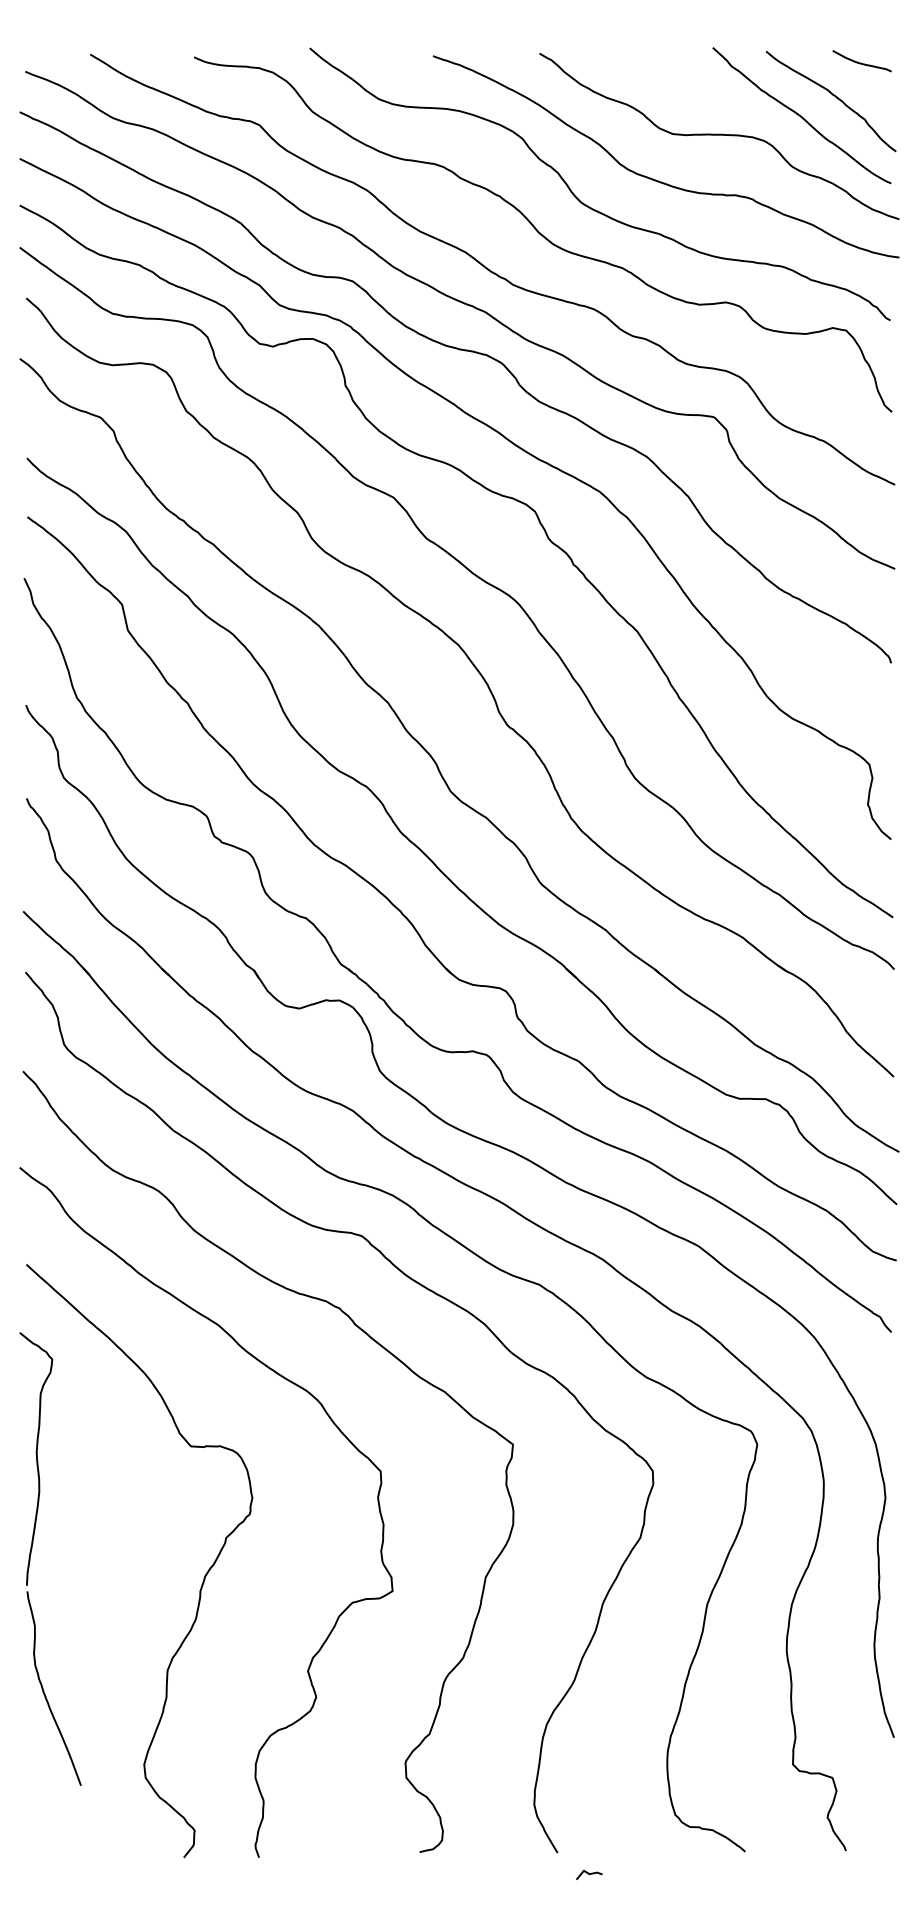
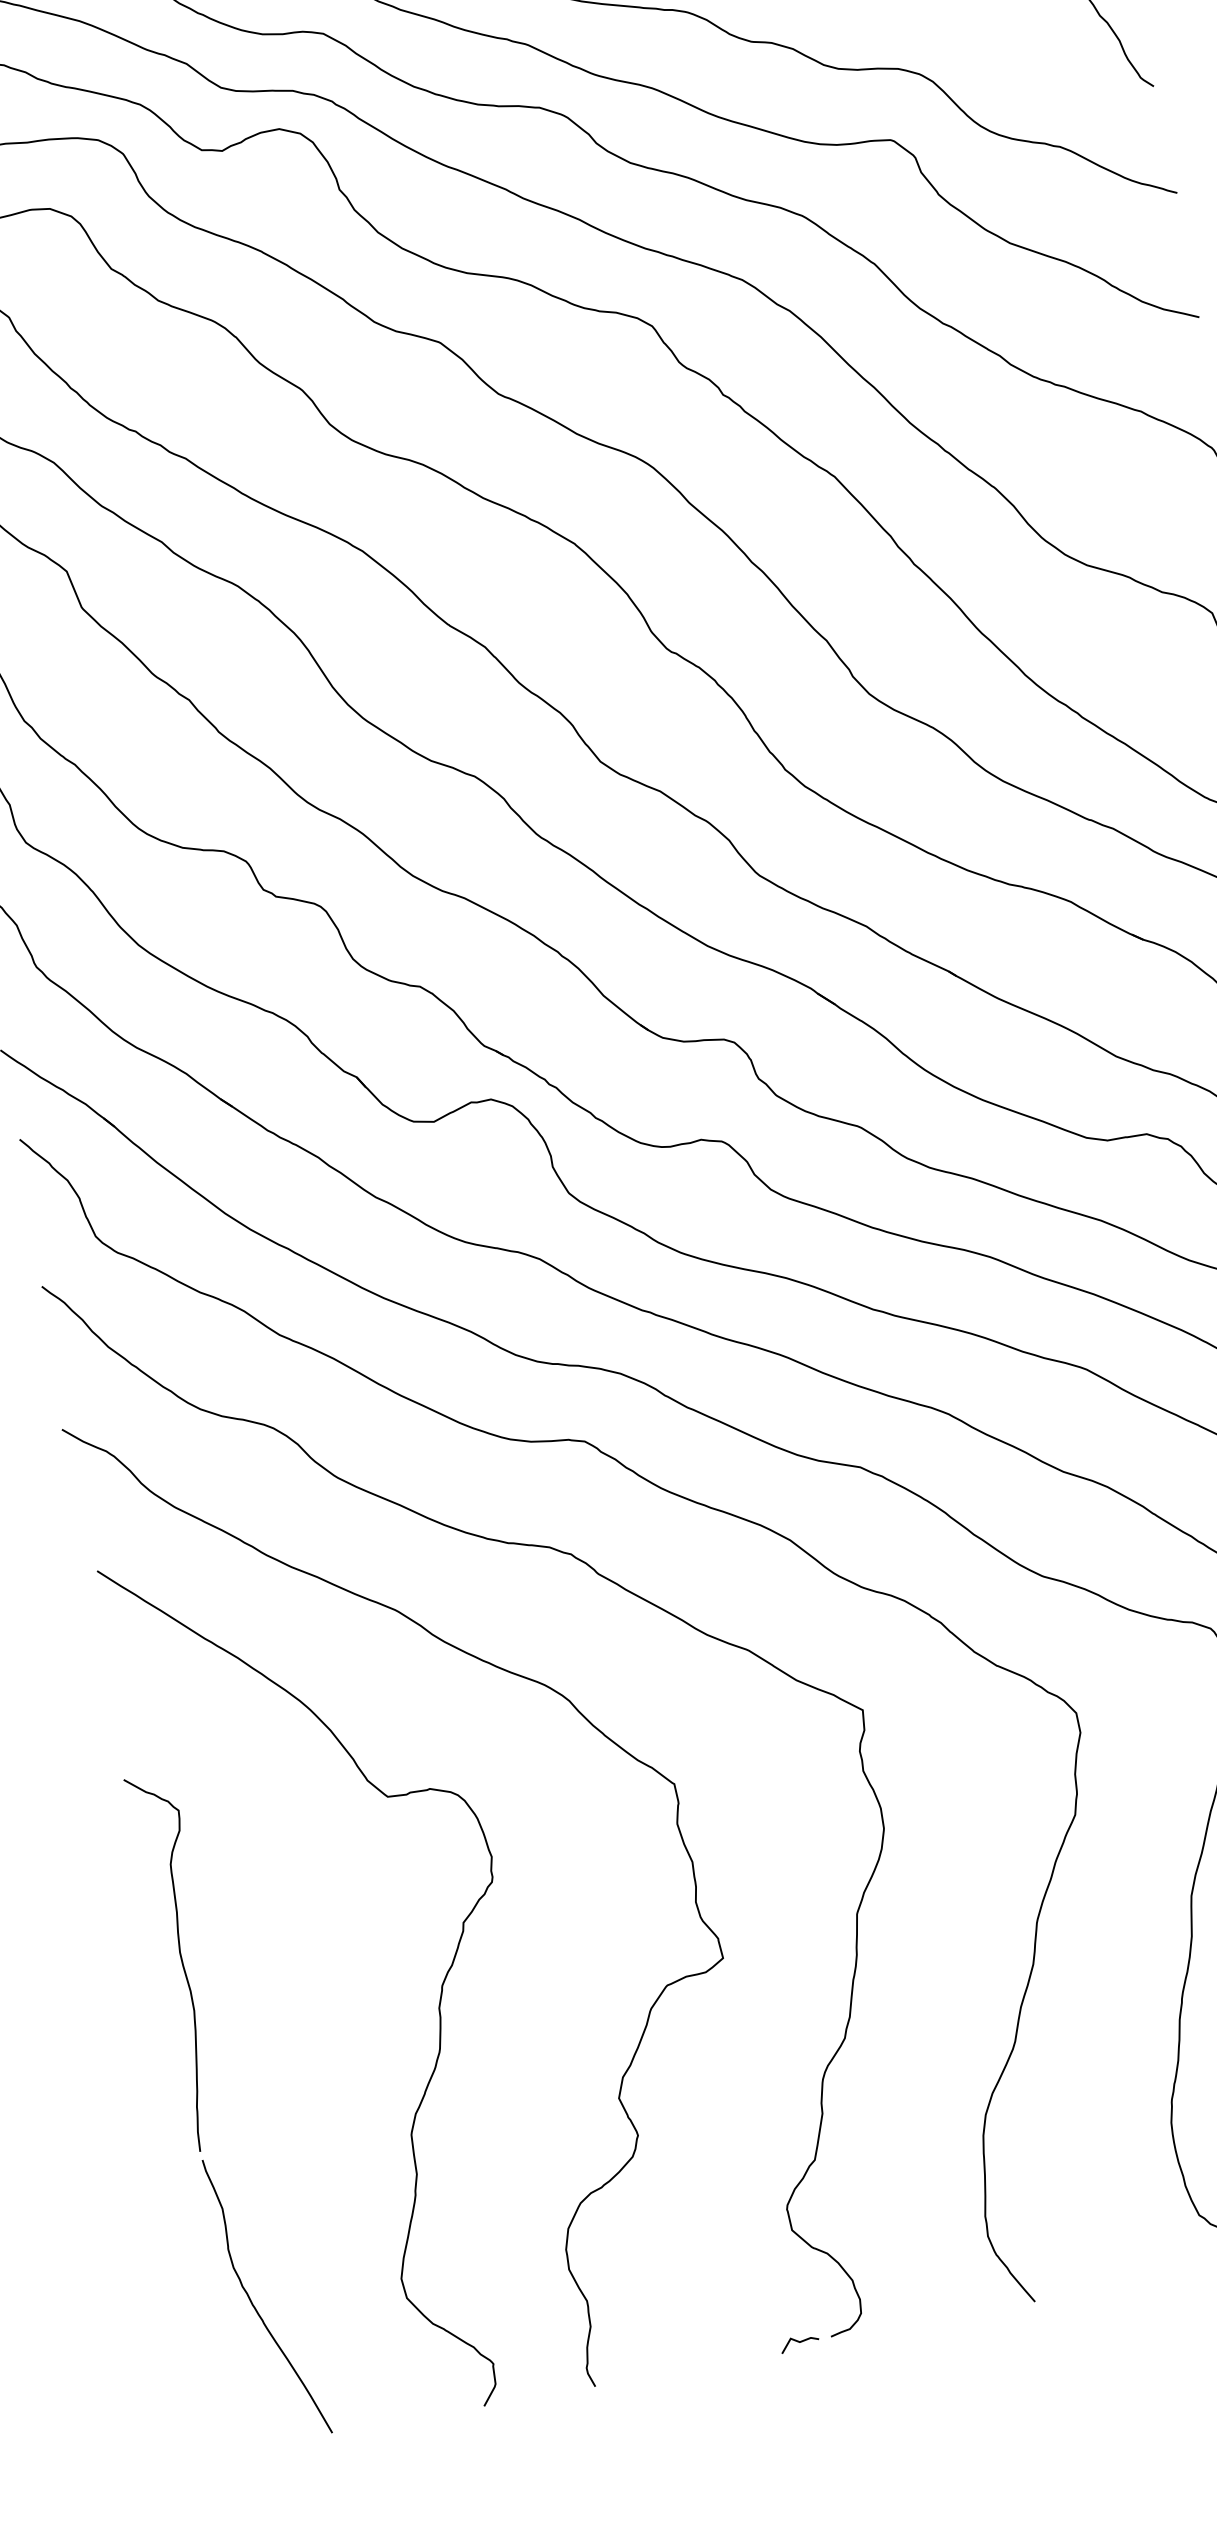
part: (31, 1554) -> (198, 2104), moved
line: (589, 1874) -> (799, 2342), moved

